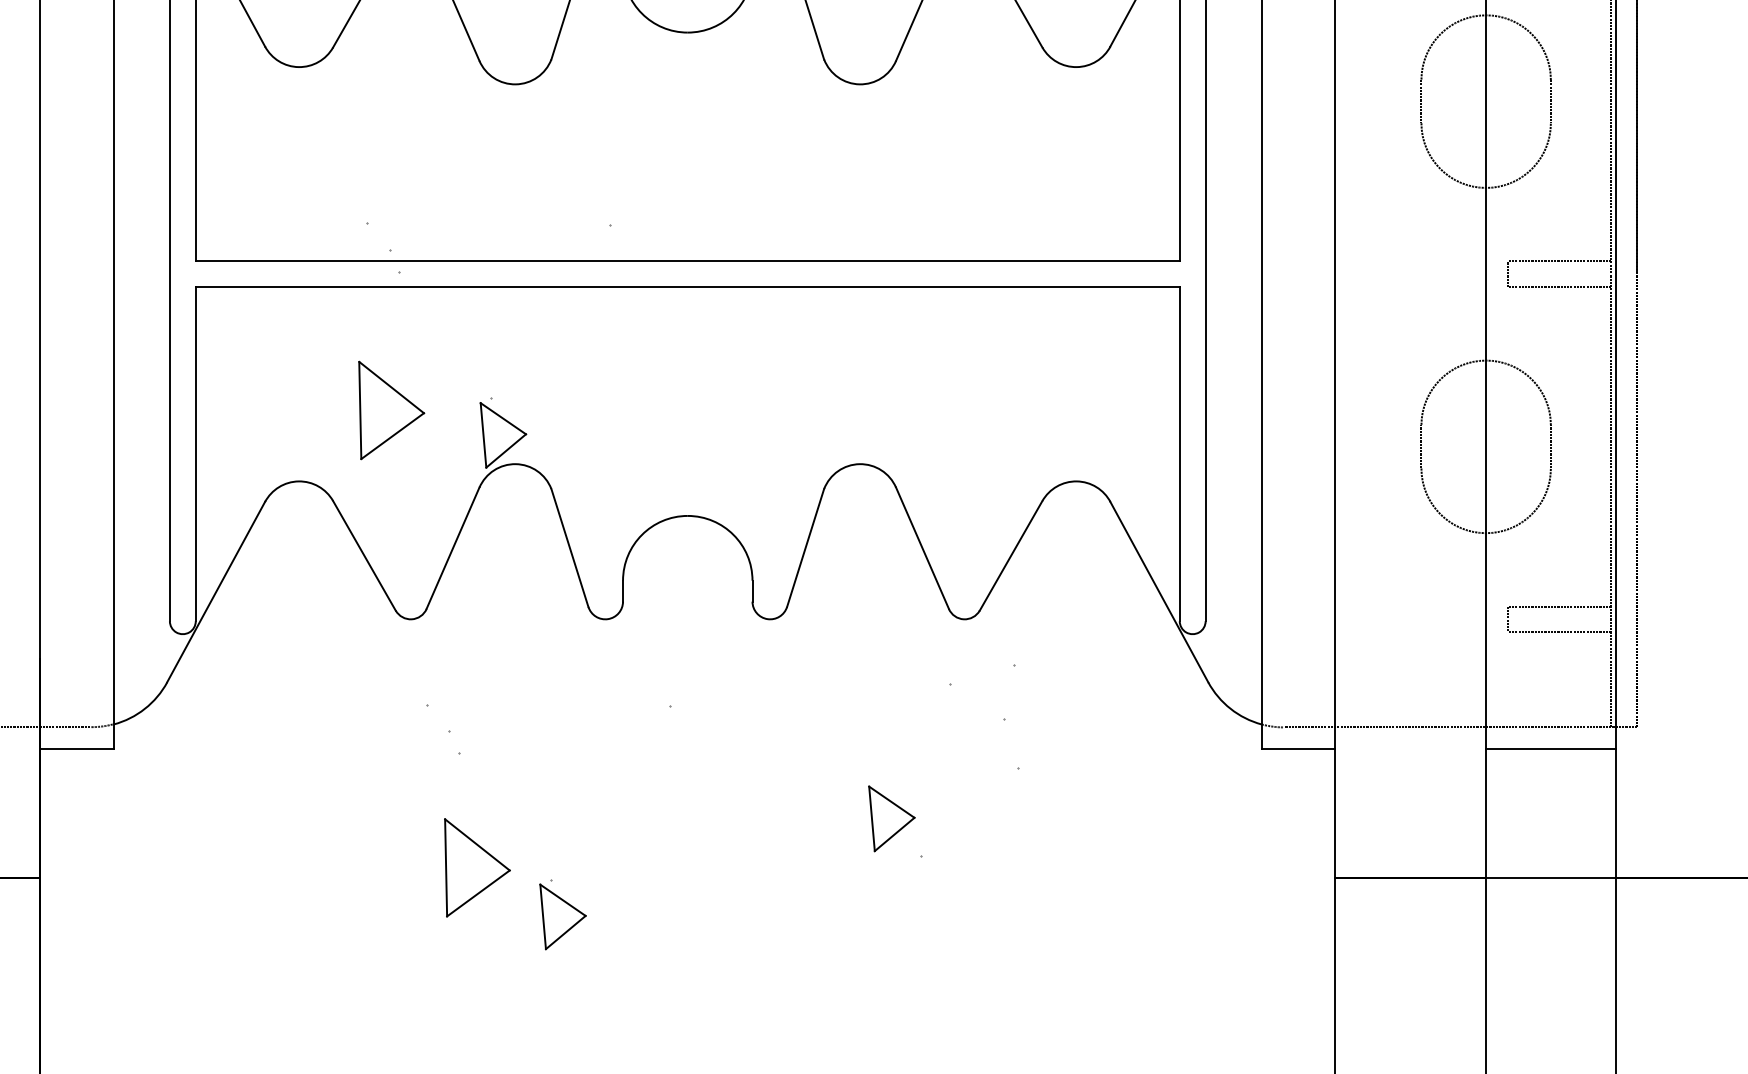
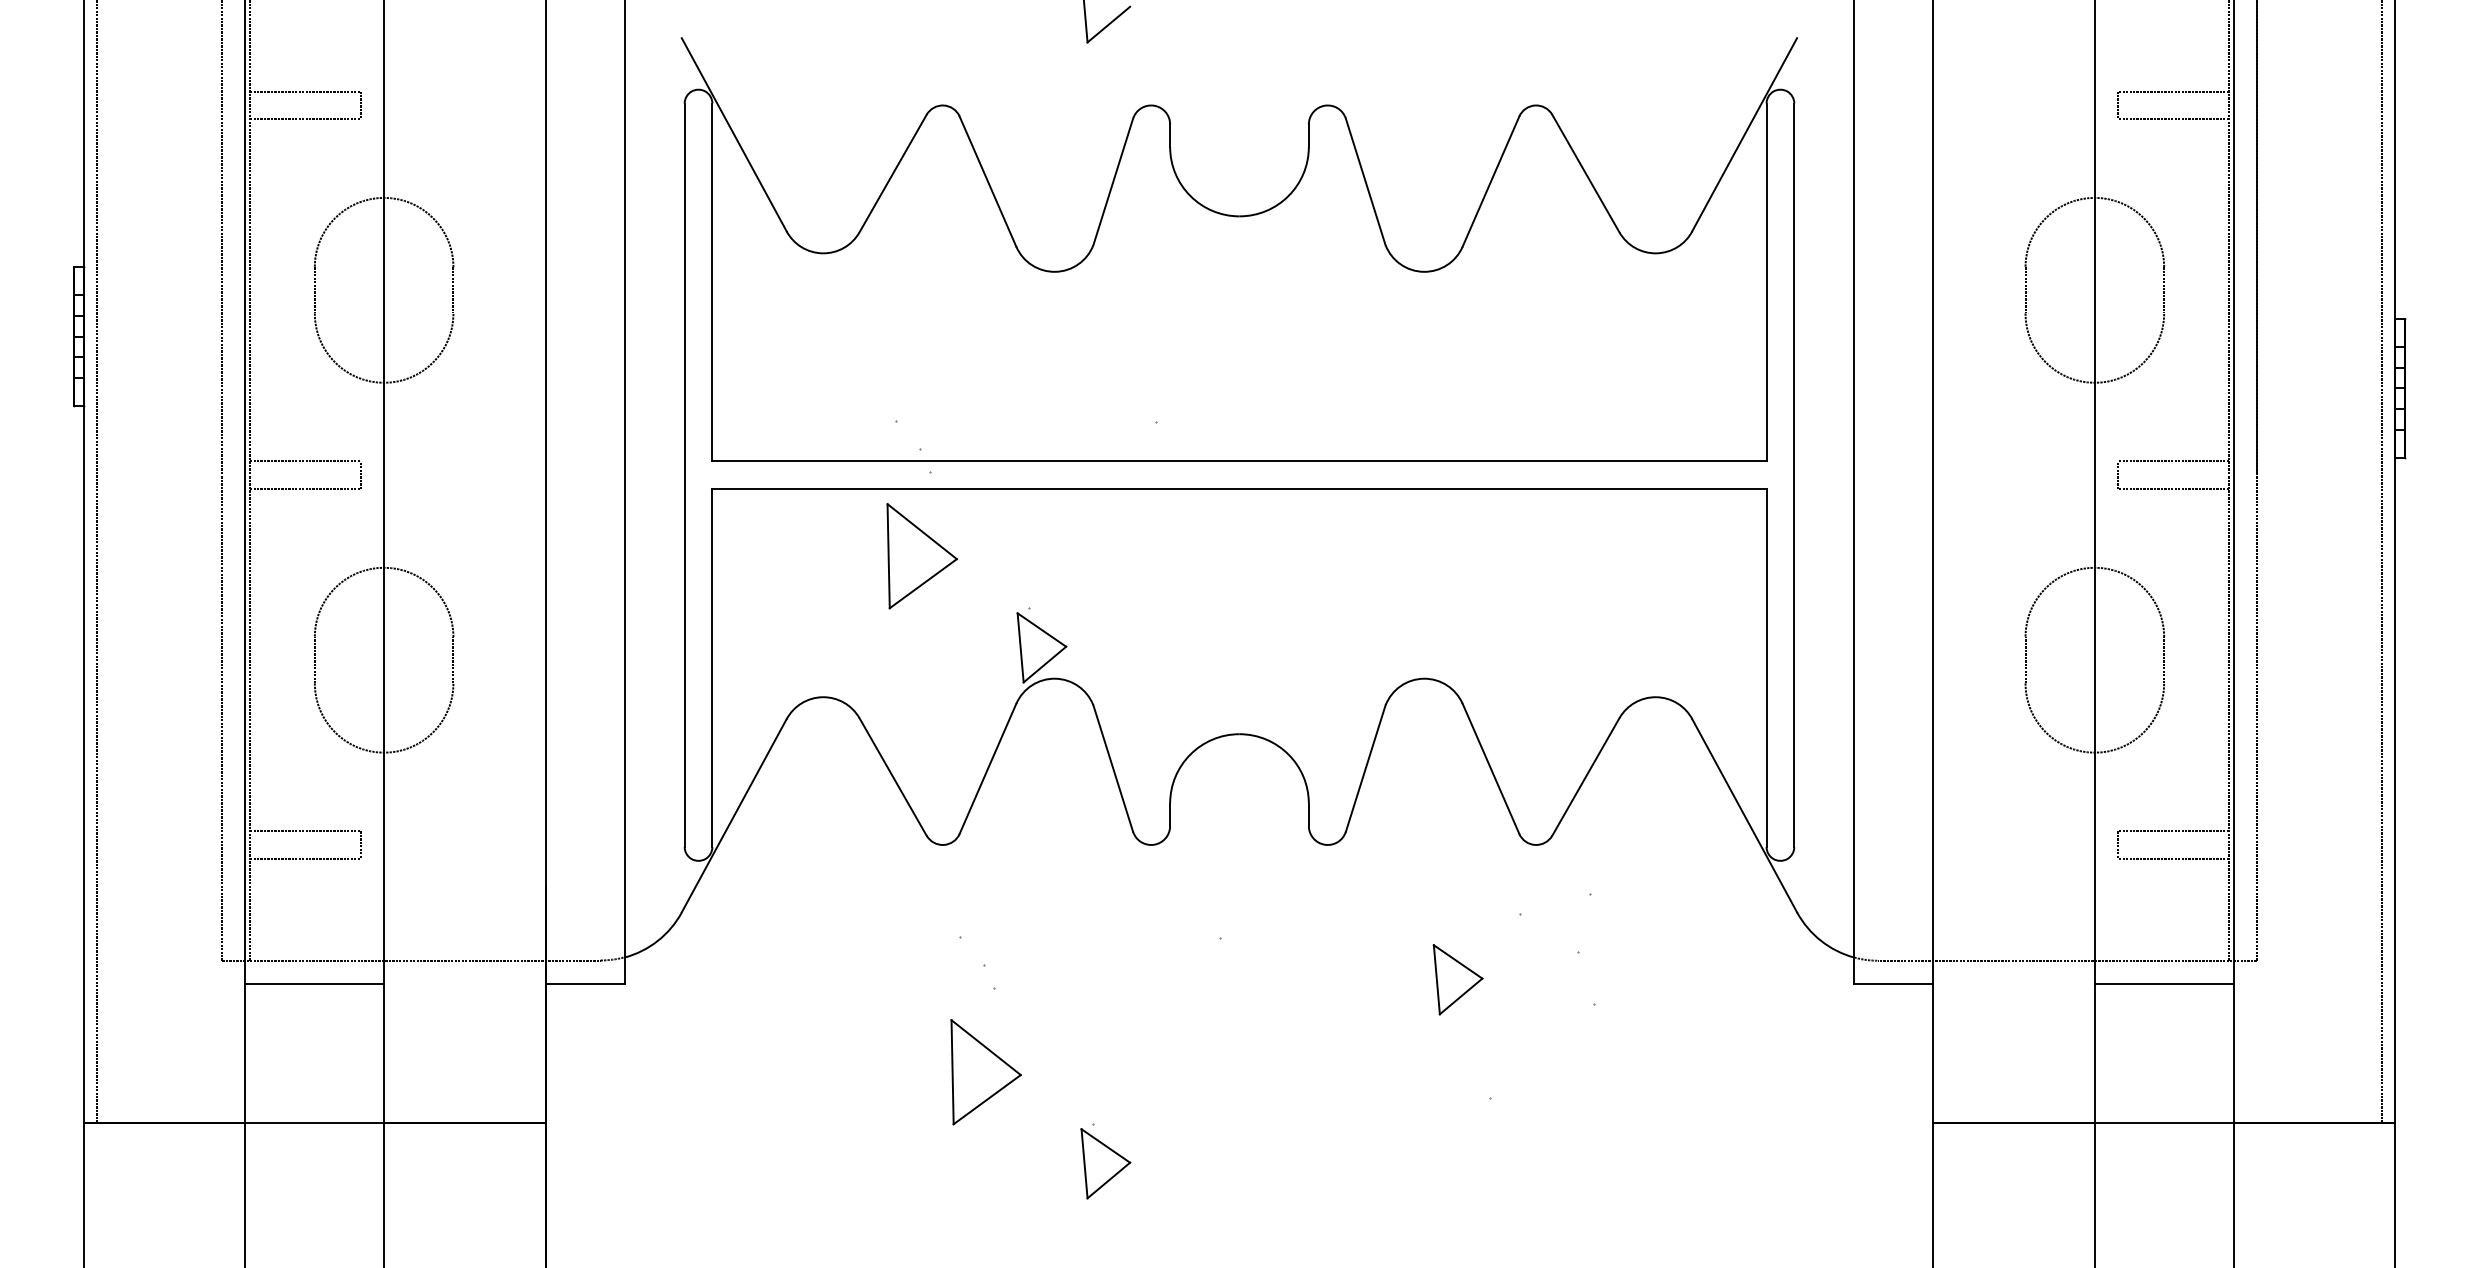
part: (390, 410) -> (921, 556), moved
part: (891, 818) -> (1457, 979), moved
part: (476, 868) -> (985, 1072), moved

